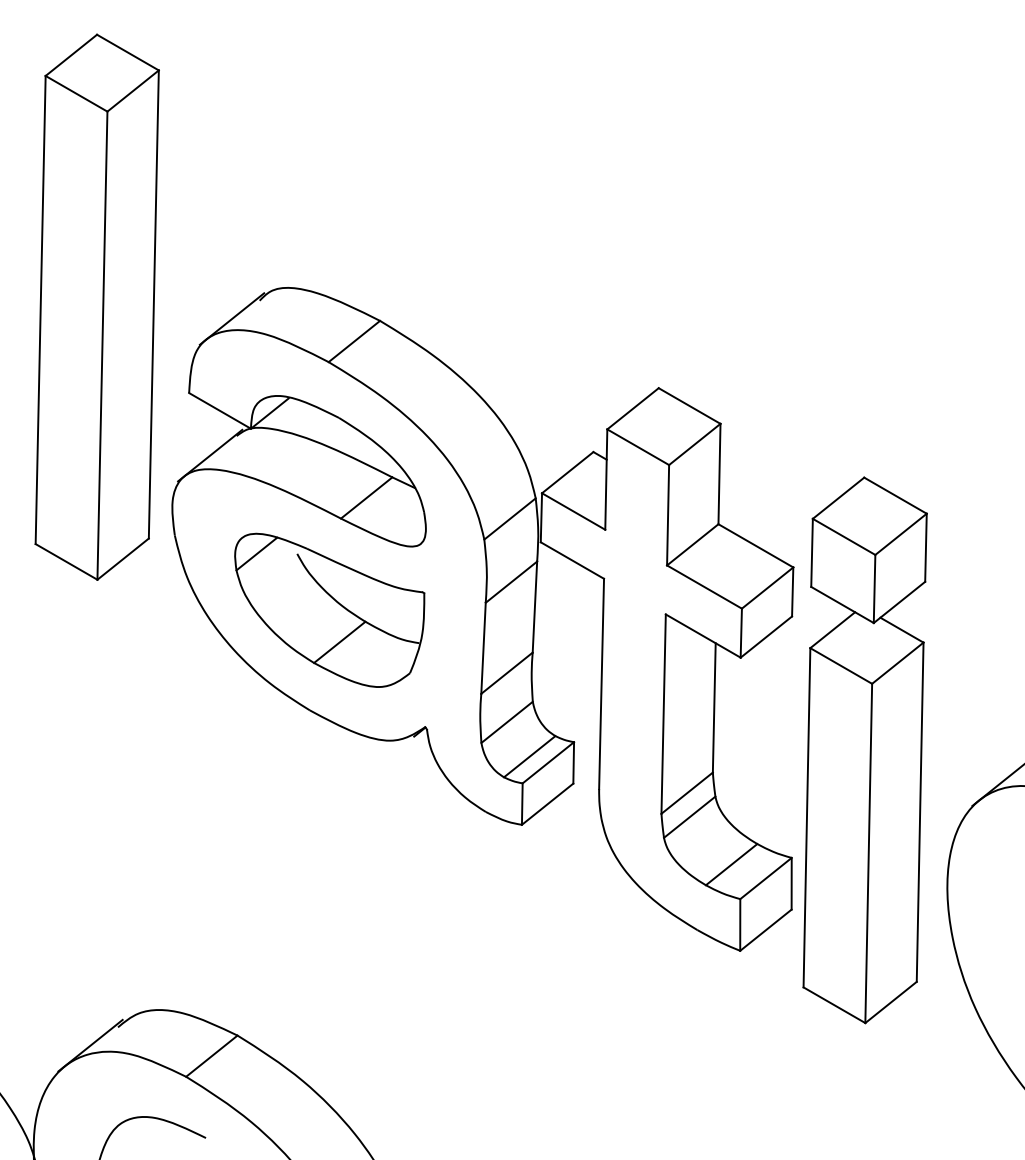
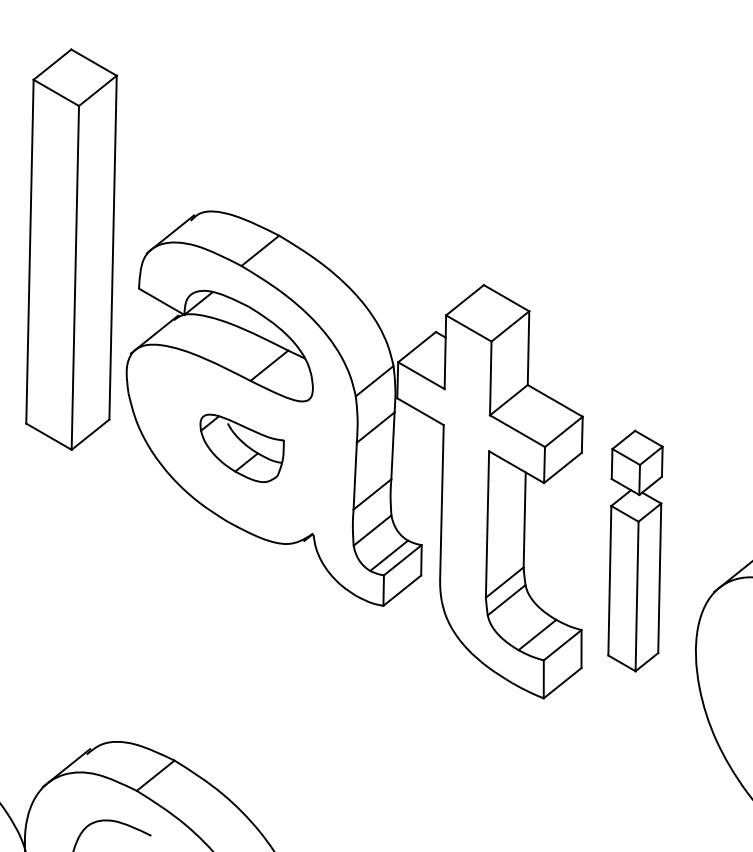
part: (97, 306) -> (71, 249), moved
part: (328, 610) -> (241, 448), size x0.6
part: (865, 749) -> (635, 550), size x0.6

